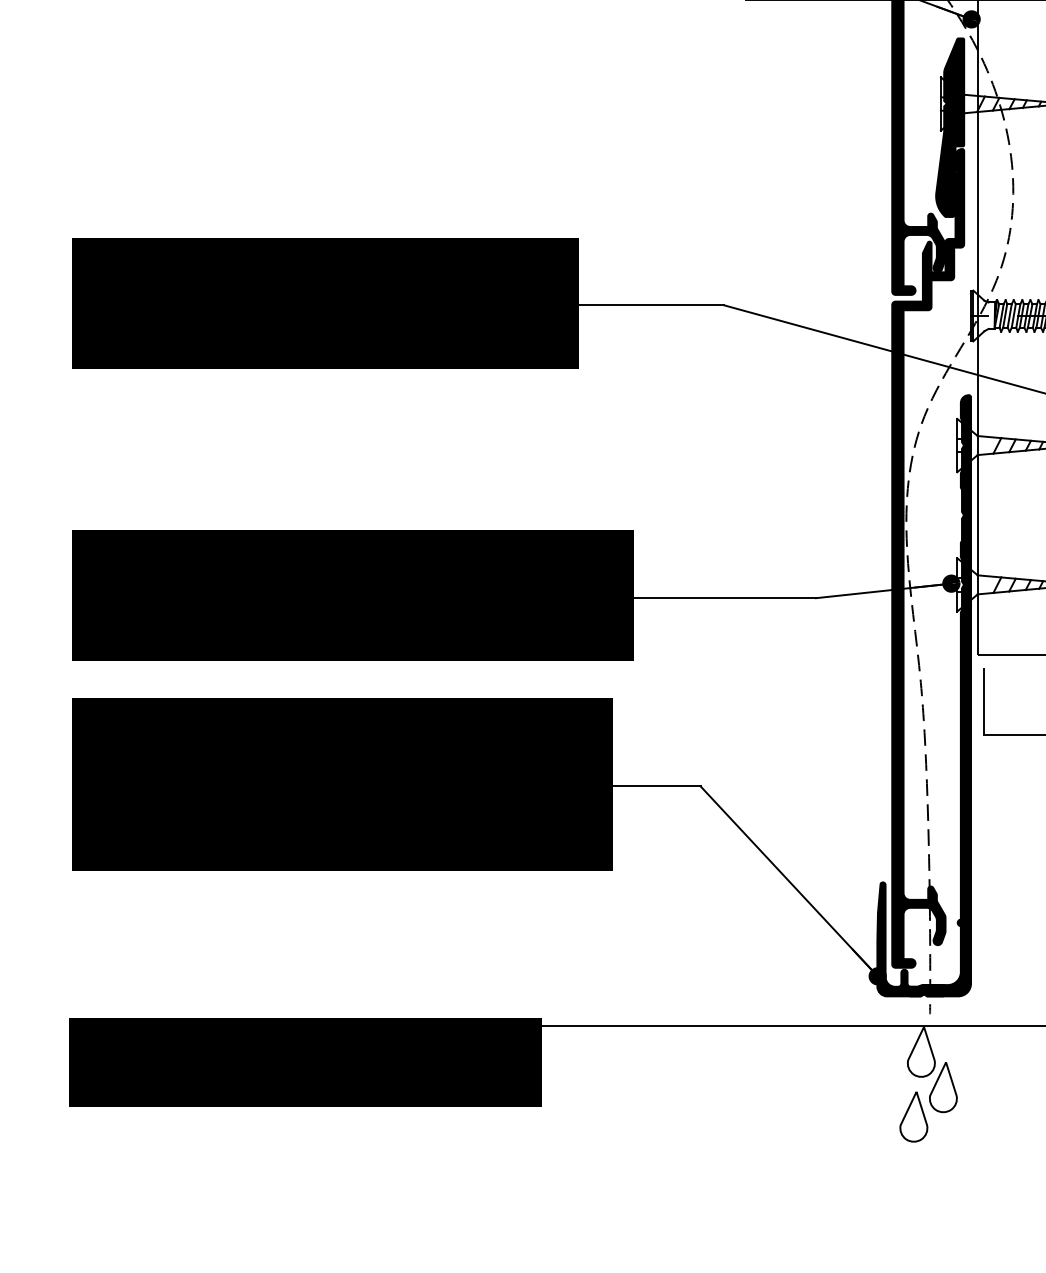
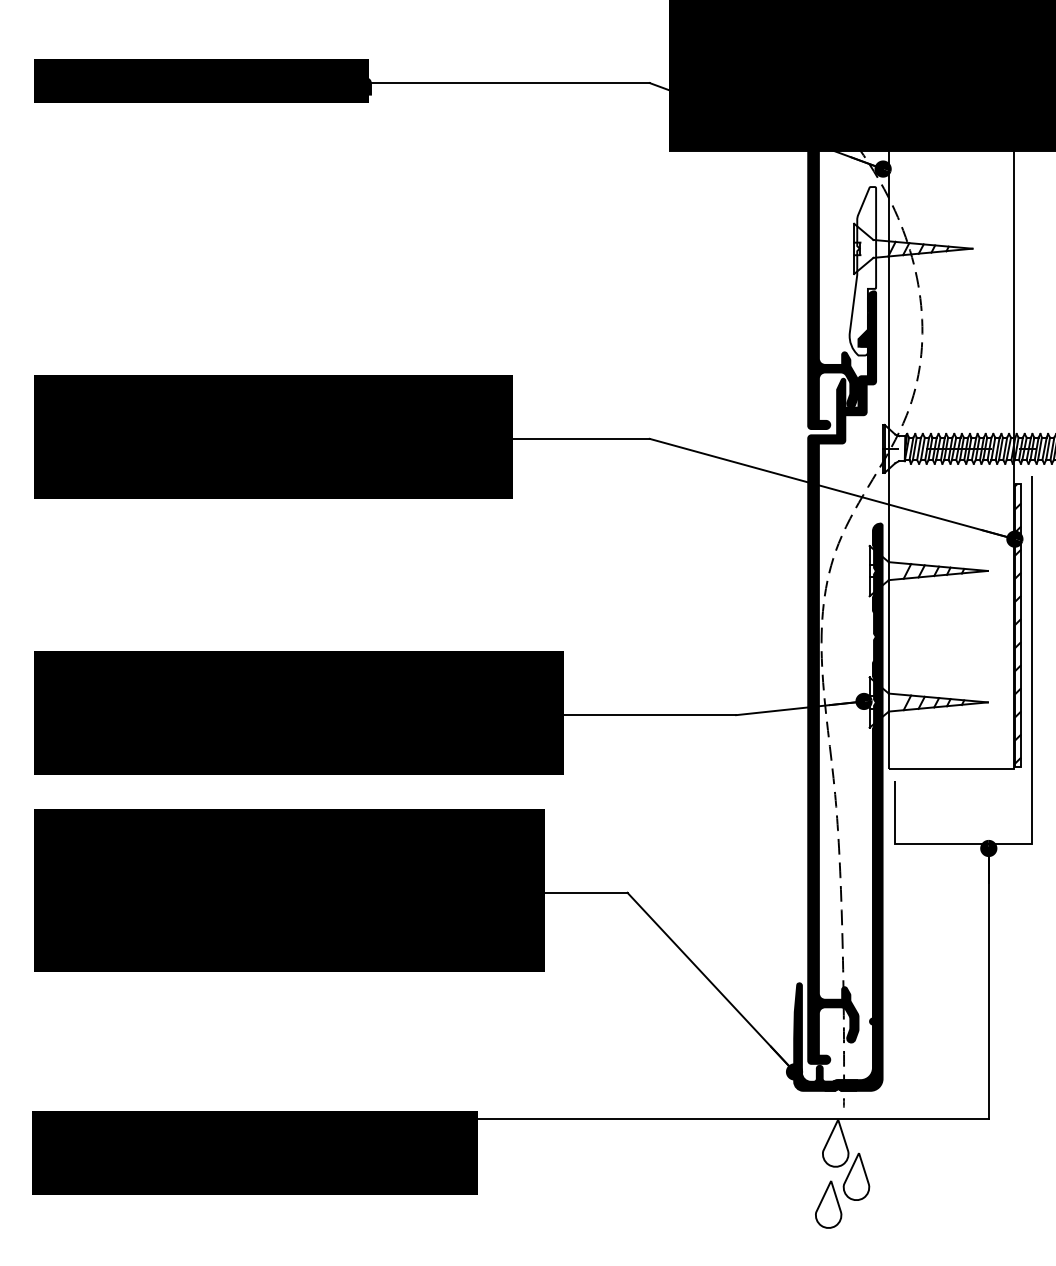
fill: (949, 127) -> (862, 271), removed

